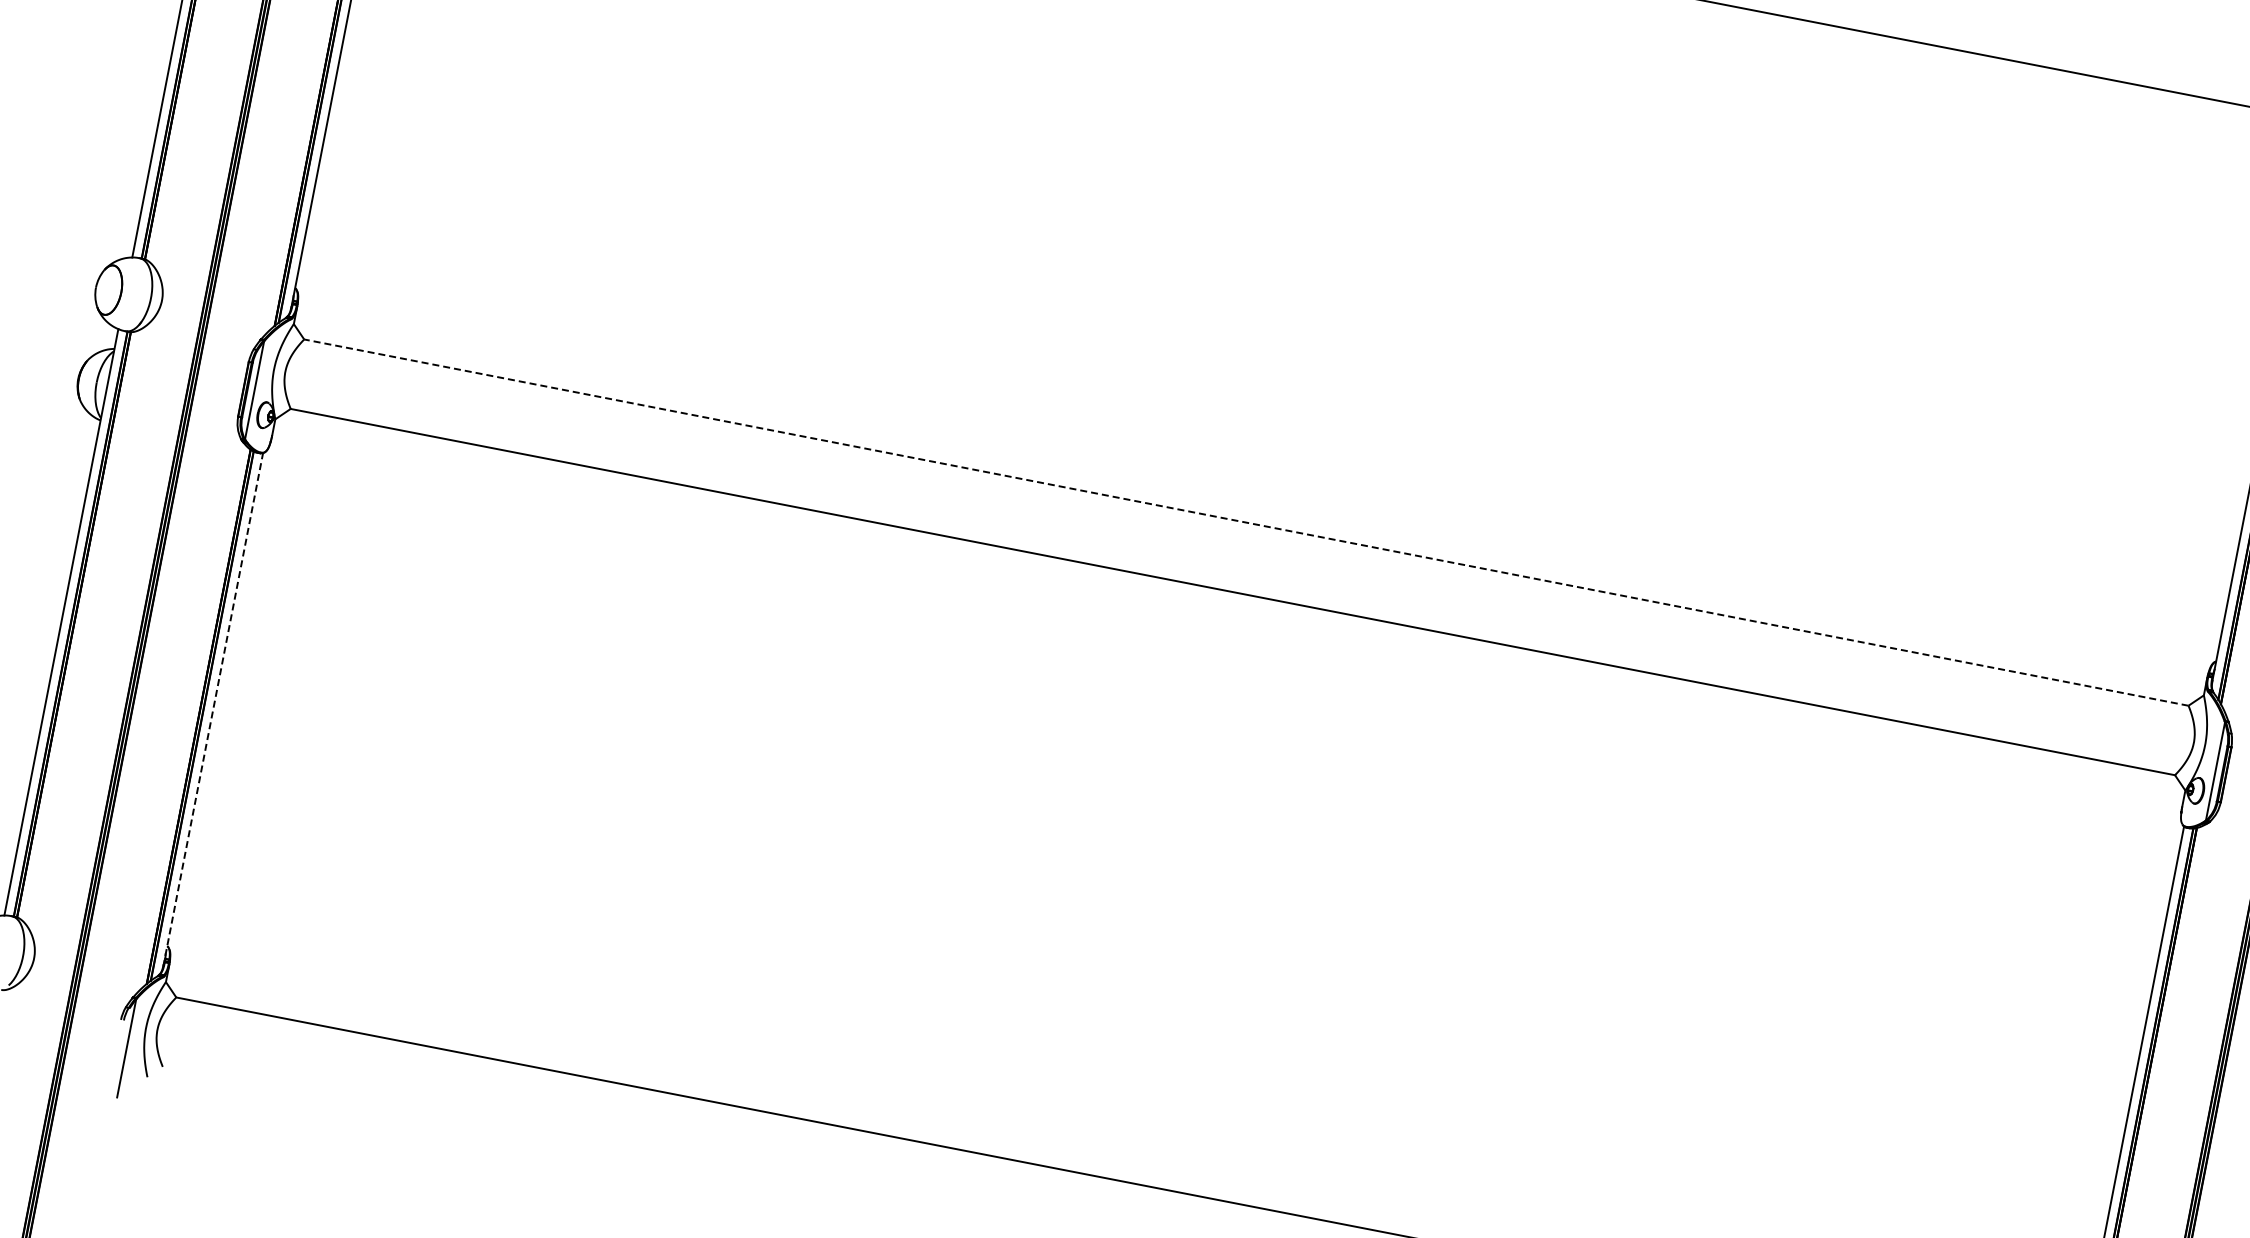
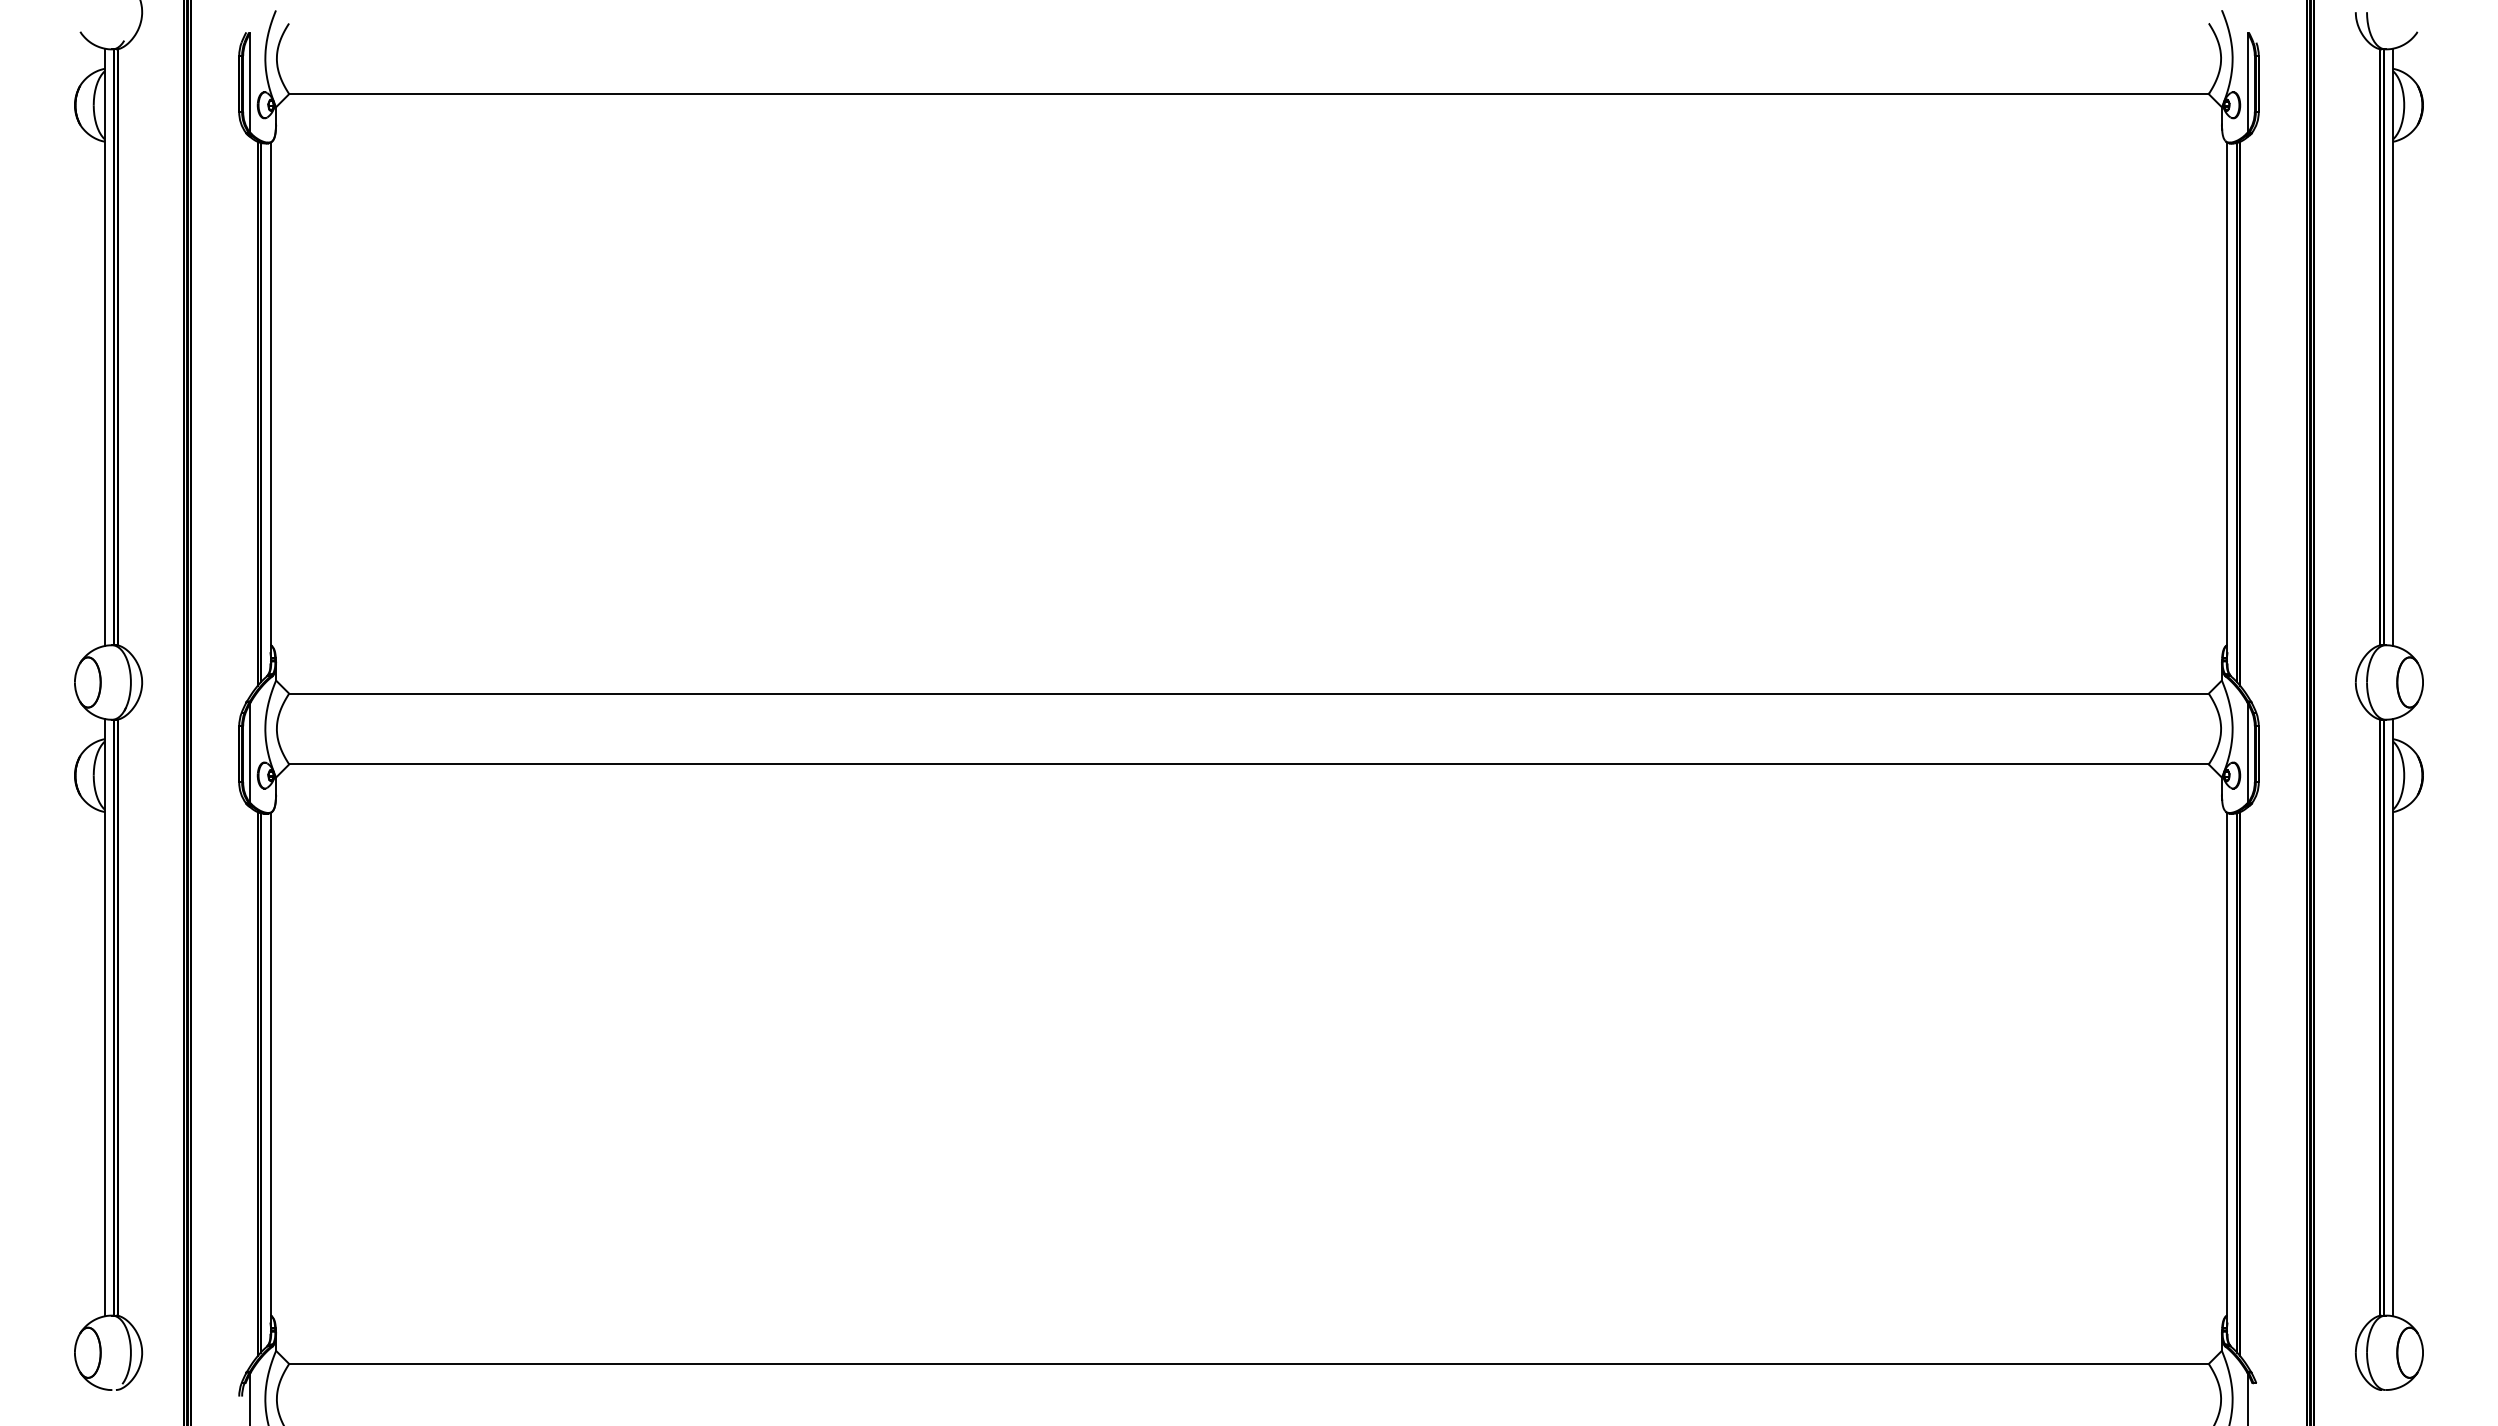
line: (1245, 522) -> (1248, 693), dashed -> solid
line: (213, 709) -> (270, 1074), dashed -> solid

